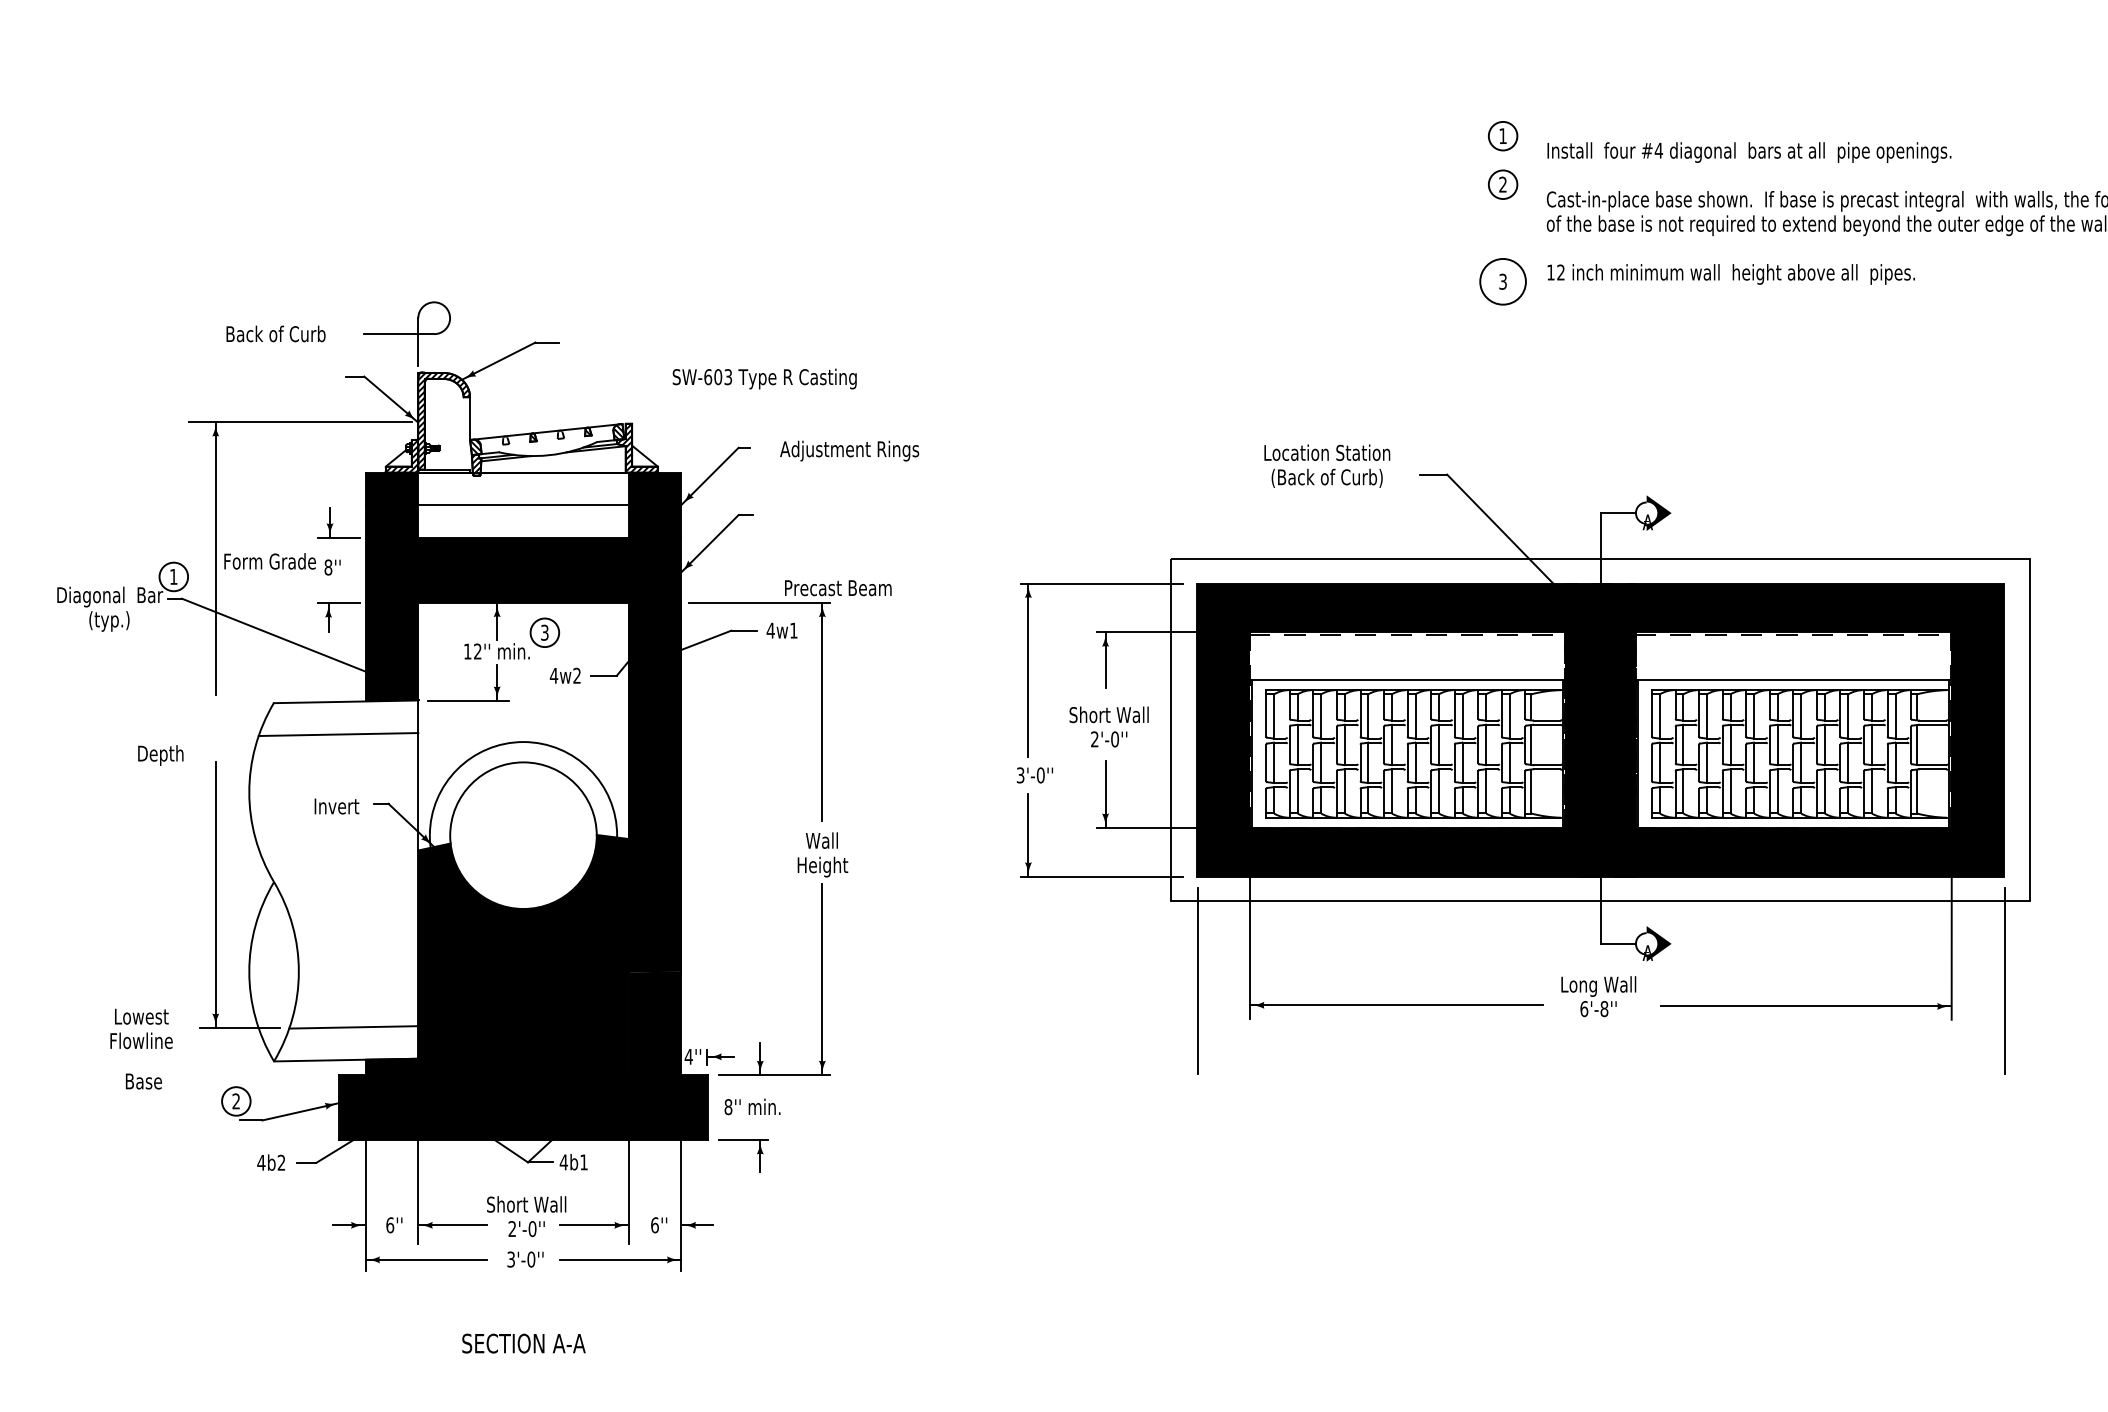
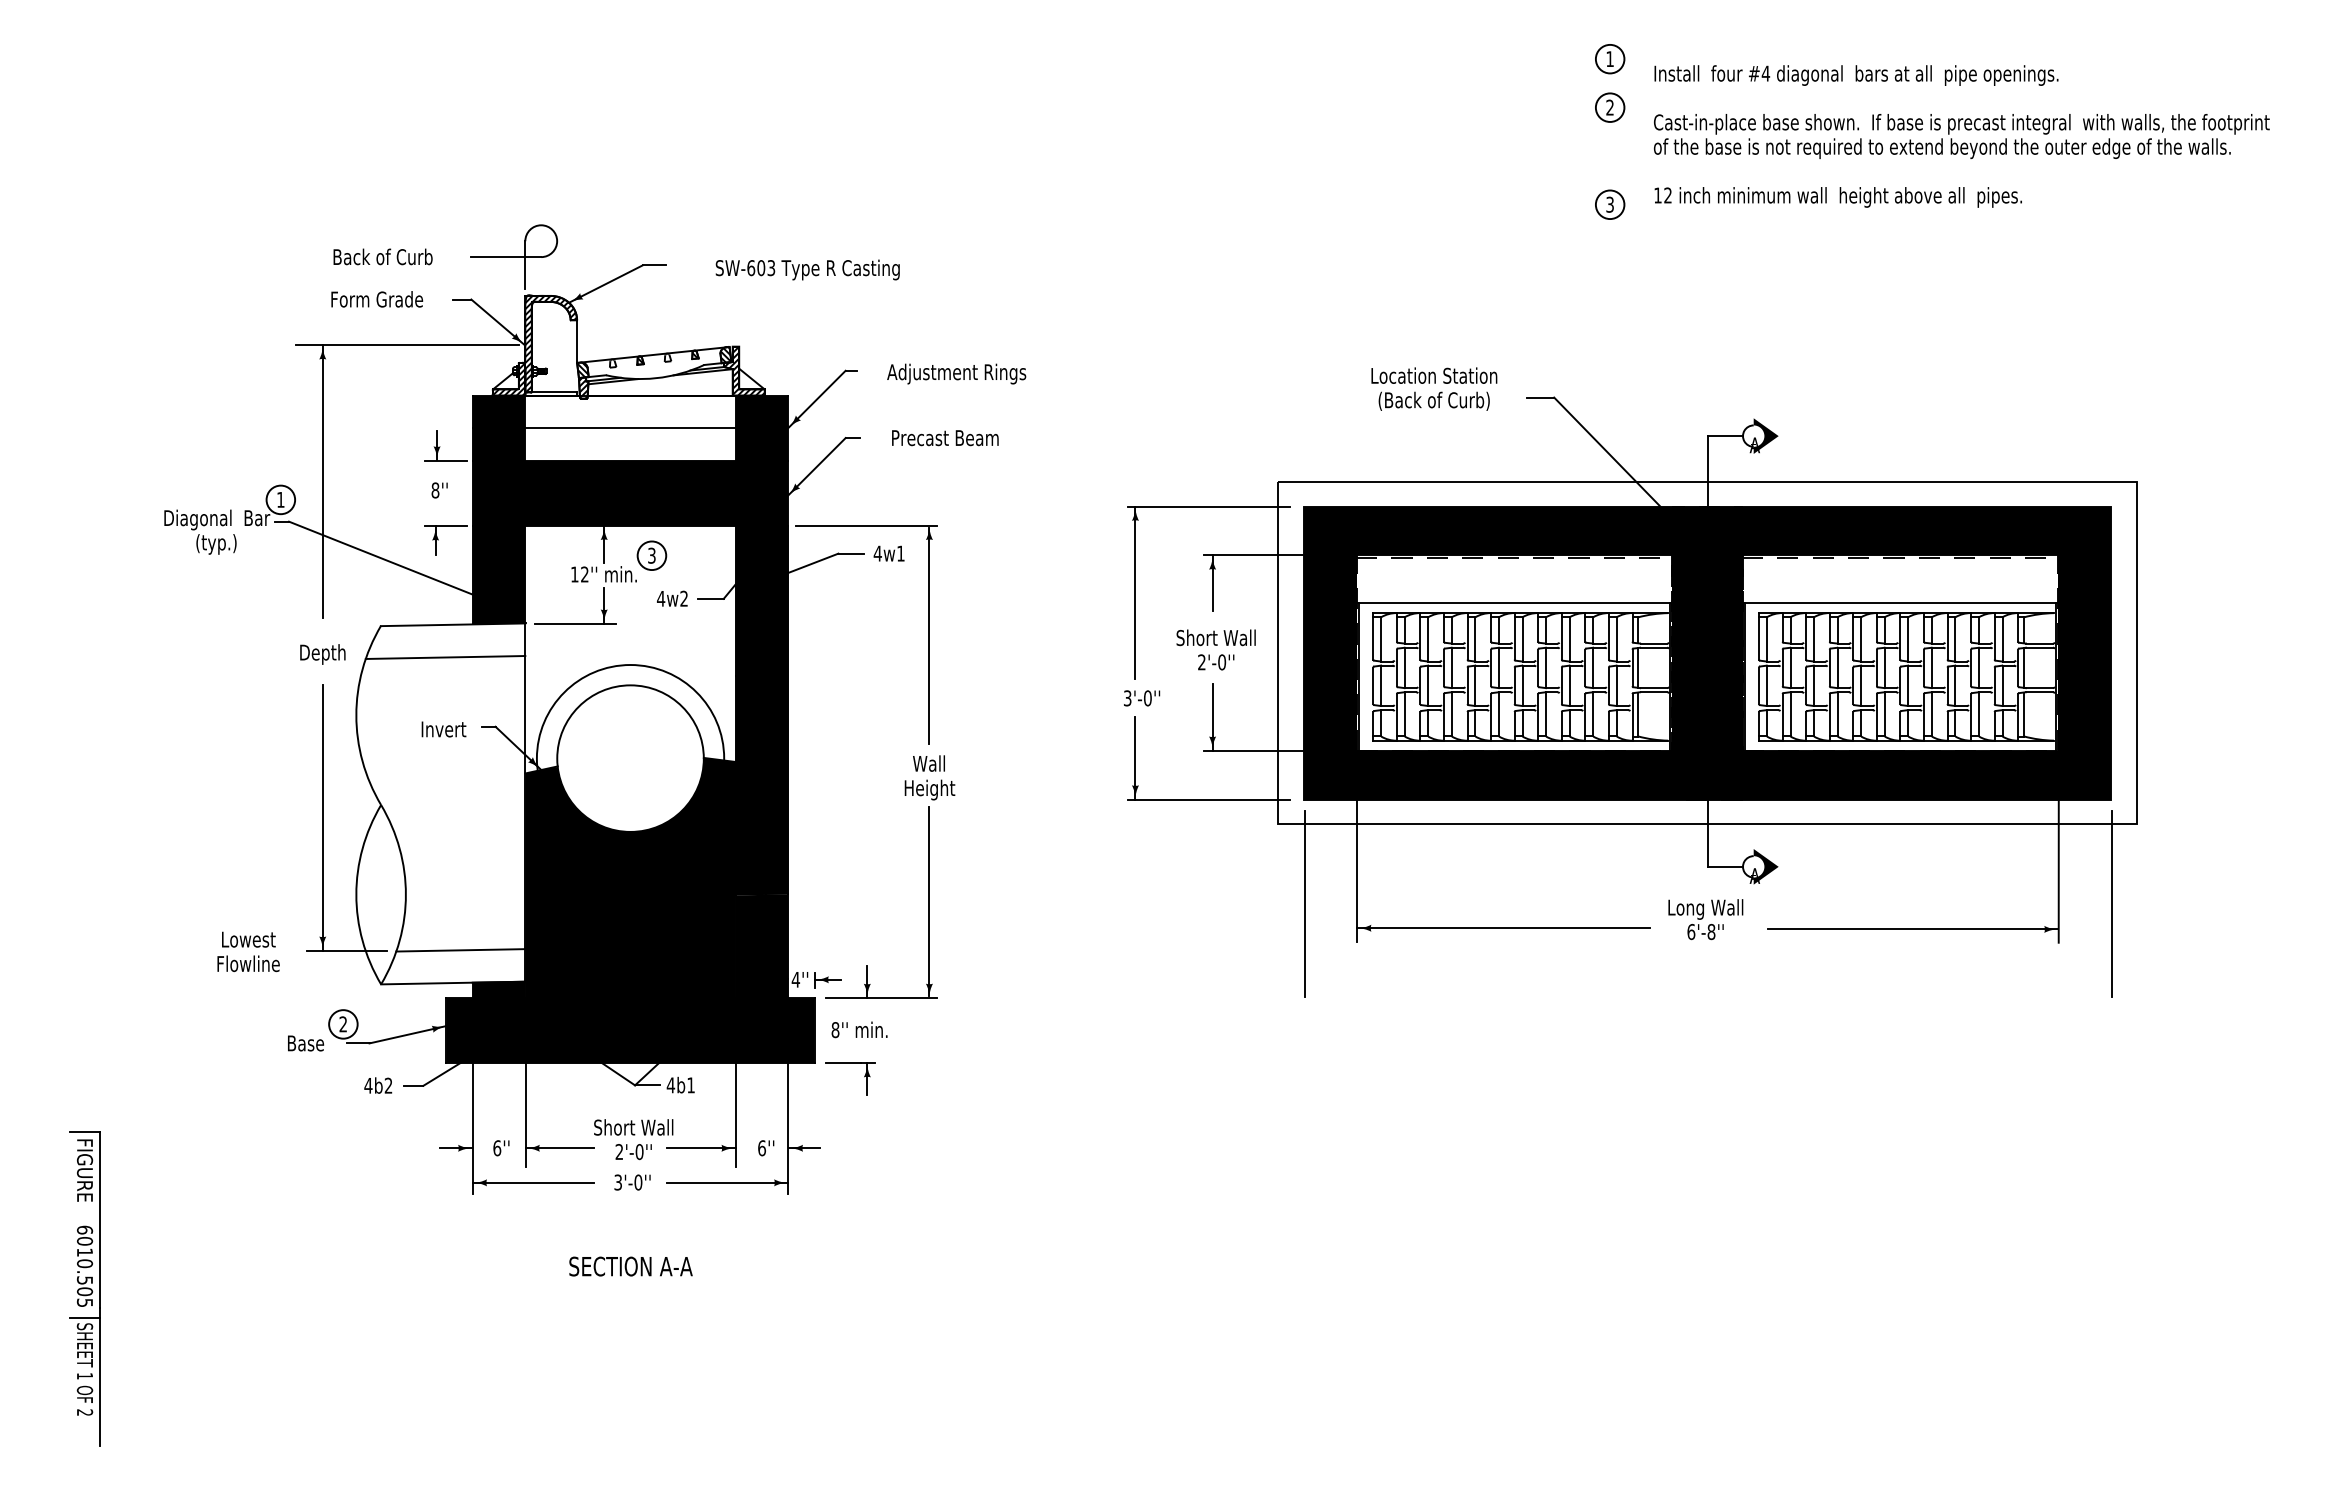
circle: (1502, 281) -> (1609, 204), size x0.62
text: (764, 378) -> (807, 269), moved
text: (270, 561) -> (377, 299), moved
text: (838, 588) -> (945, 438), moved
text: (160, 755) -> (322, 654), moved
text: (144, 1081) -> (306, 1043), moved

